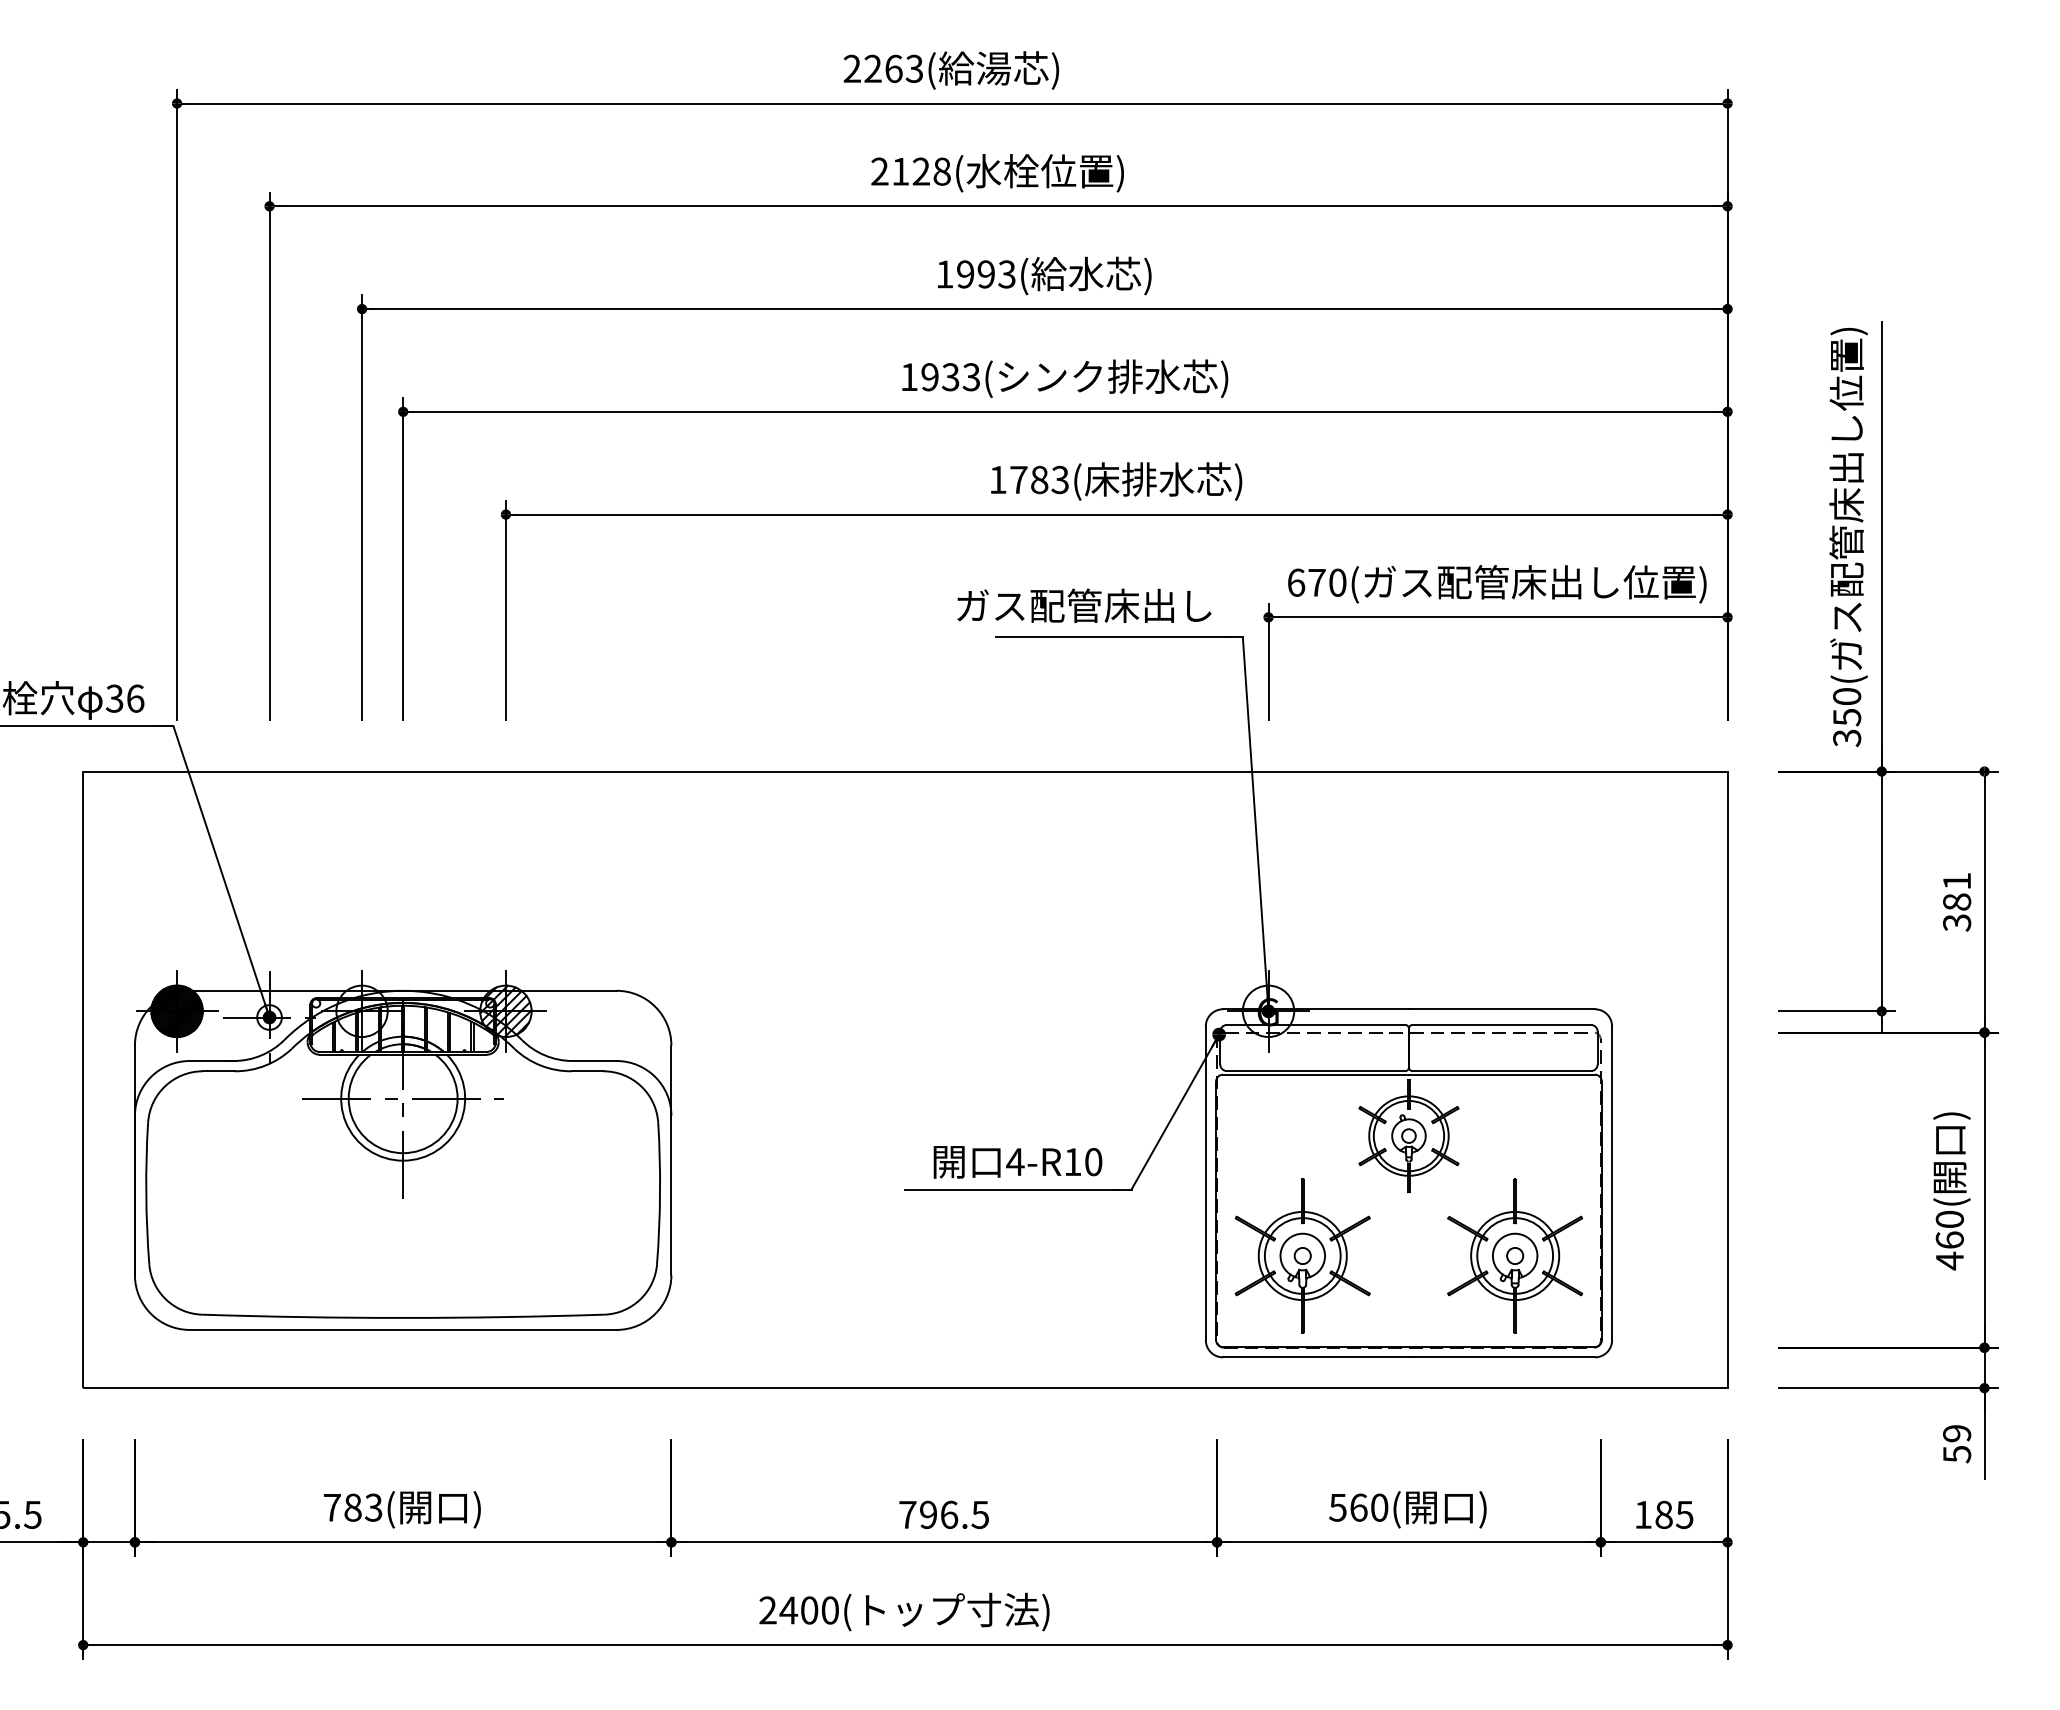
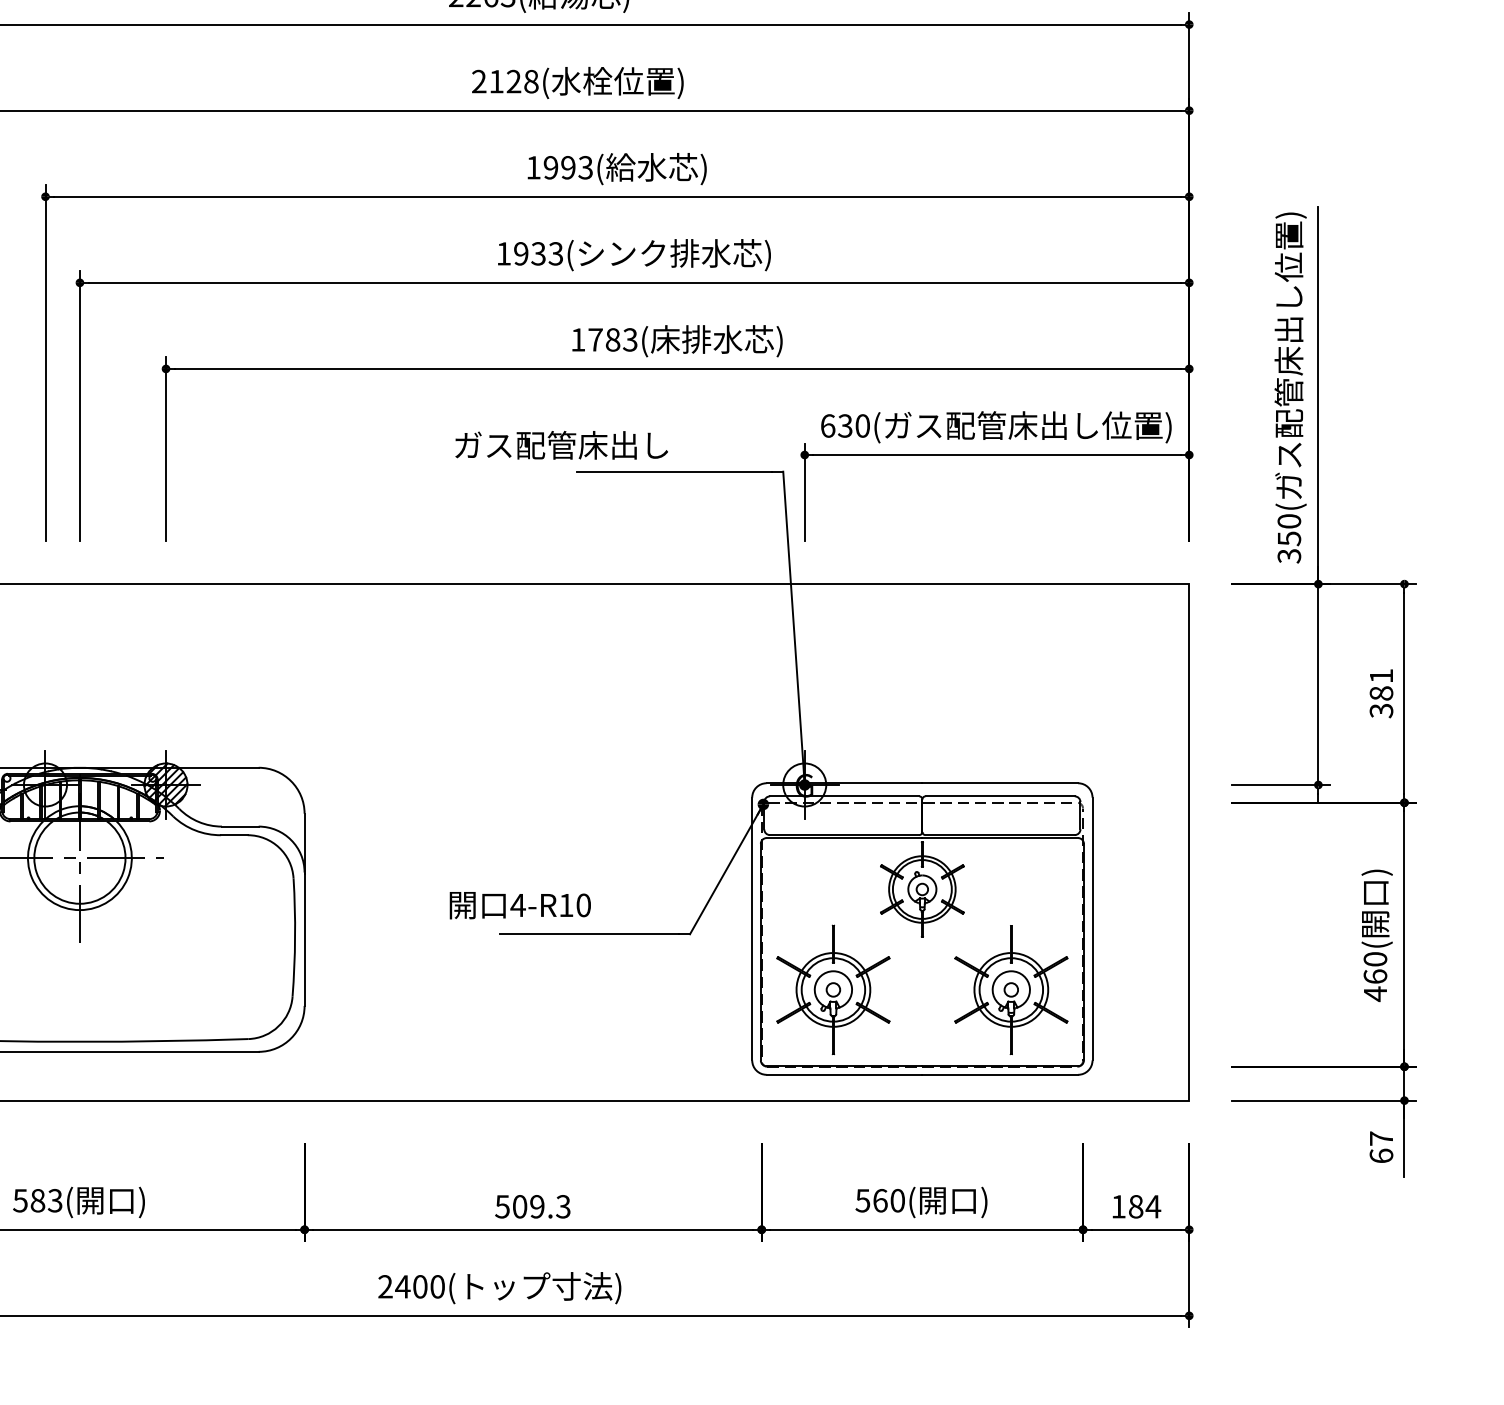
text: (1316, 582) -> (844, 425), 670 -> 630
text: (1084, 605) -> (561, 445), moved
text: (1017, 1162) -> (519, 905), moved
text: (1957, 1444) -> (1381, 1147), 59 -> 67
text: (331, 1507) -> (19, 1200), 783( -> 583(
text: (943, 1514) -> (532, 1206), 796.5 -> 509.3
text: (1684, 1515) -> (1153, 1207), 185 -> 184

